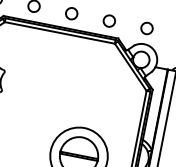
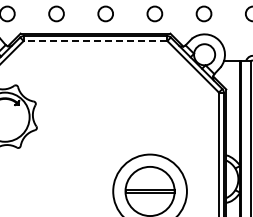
line: (59, 33) -> (95, 41), solid -> dashed

